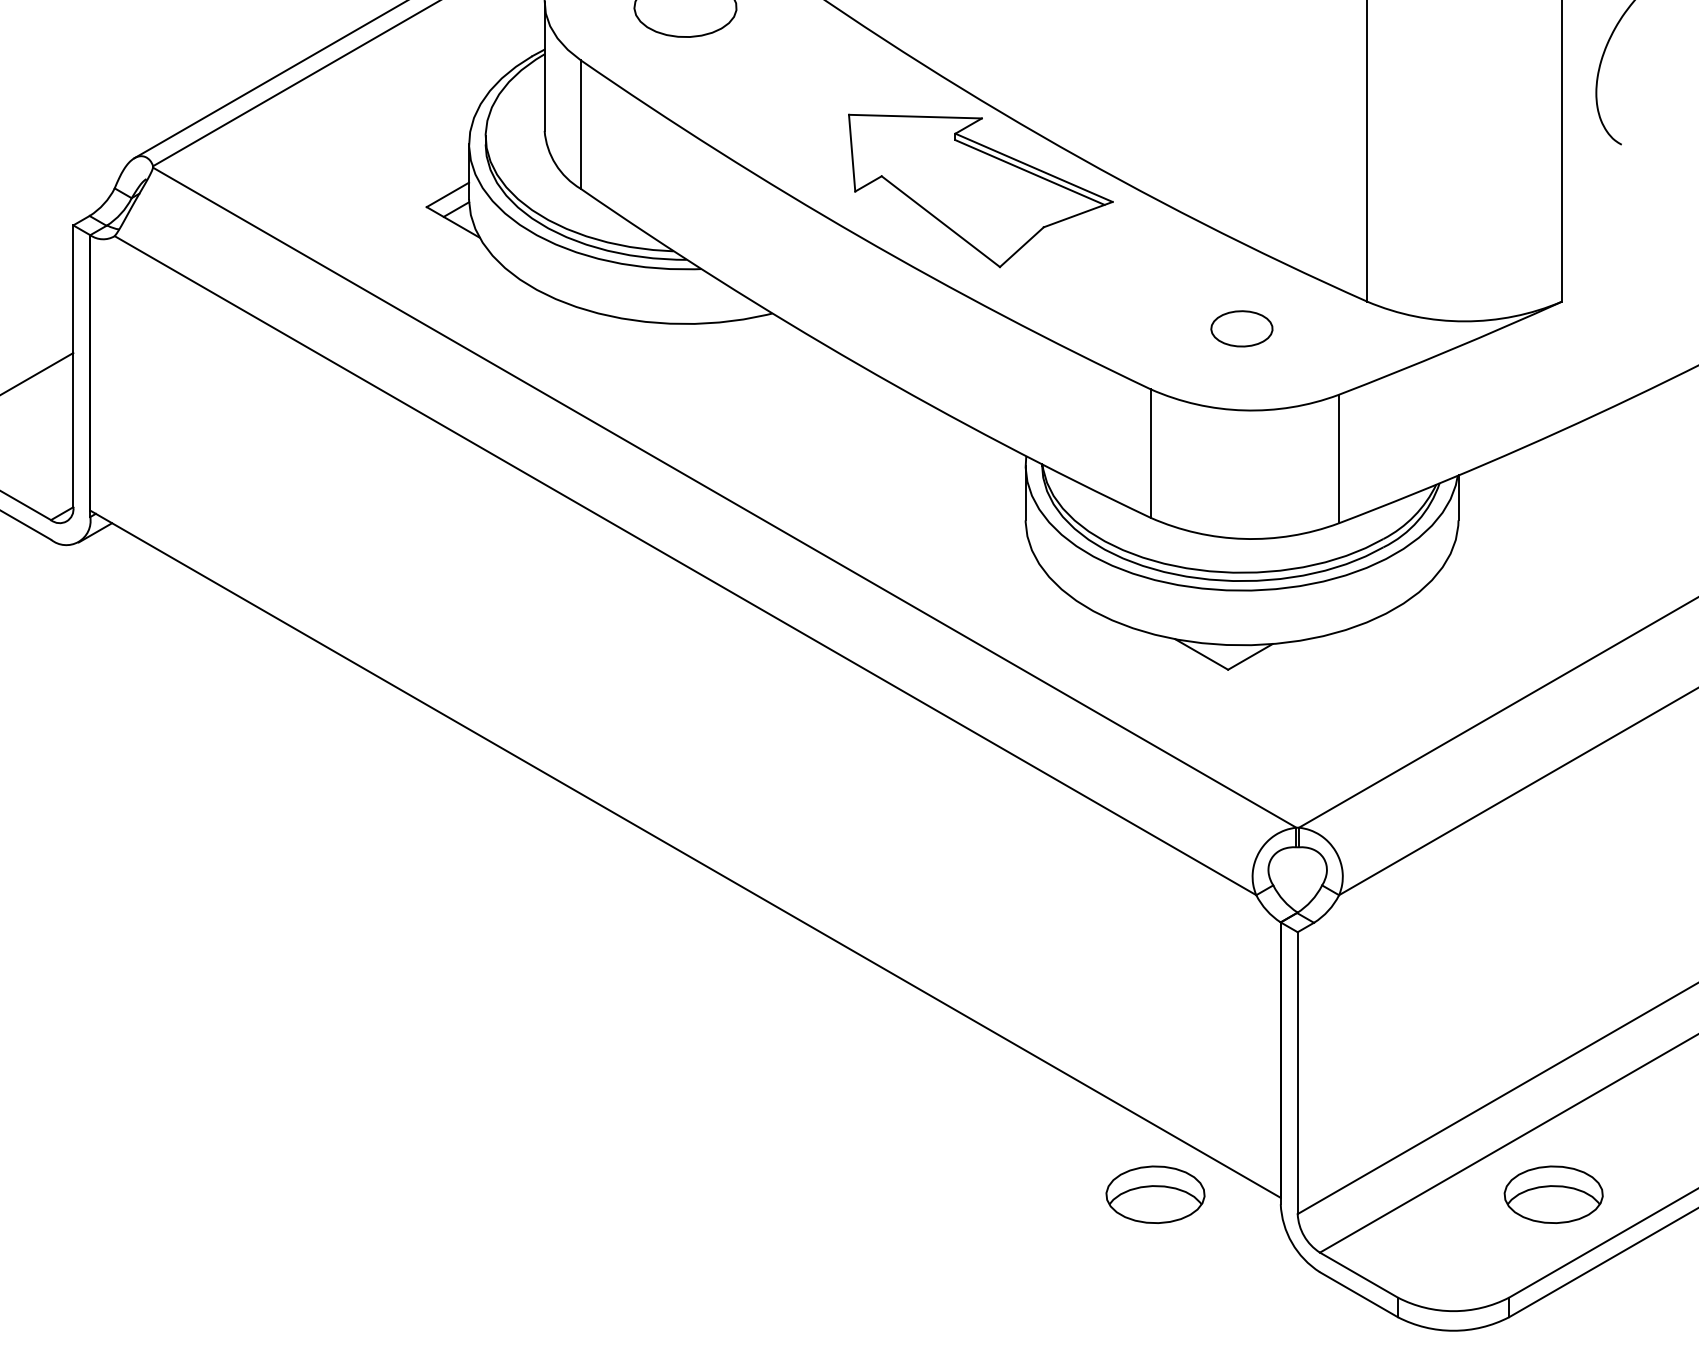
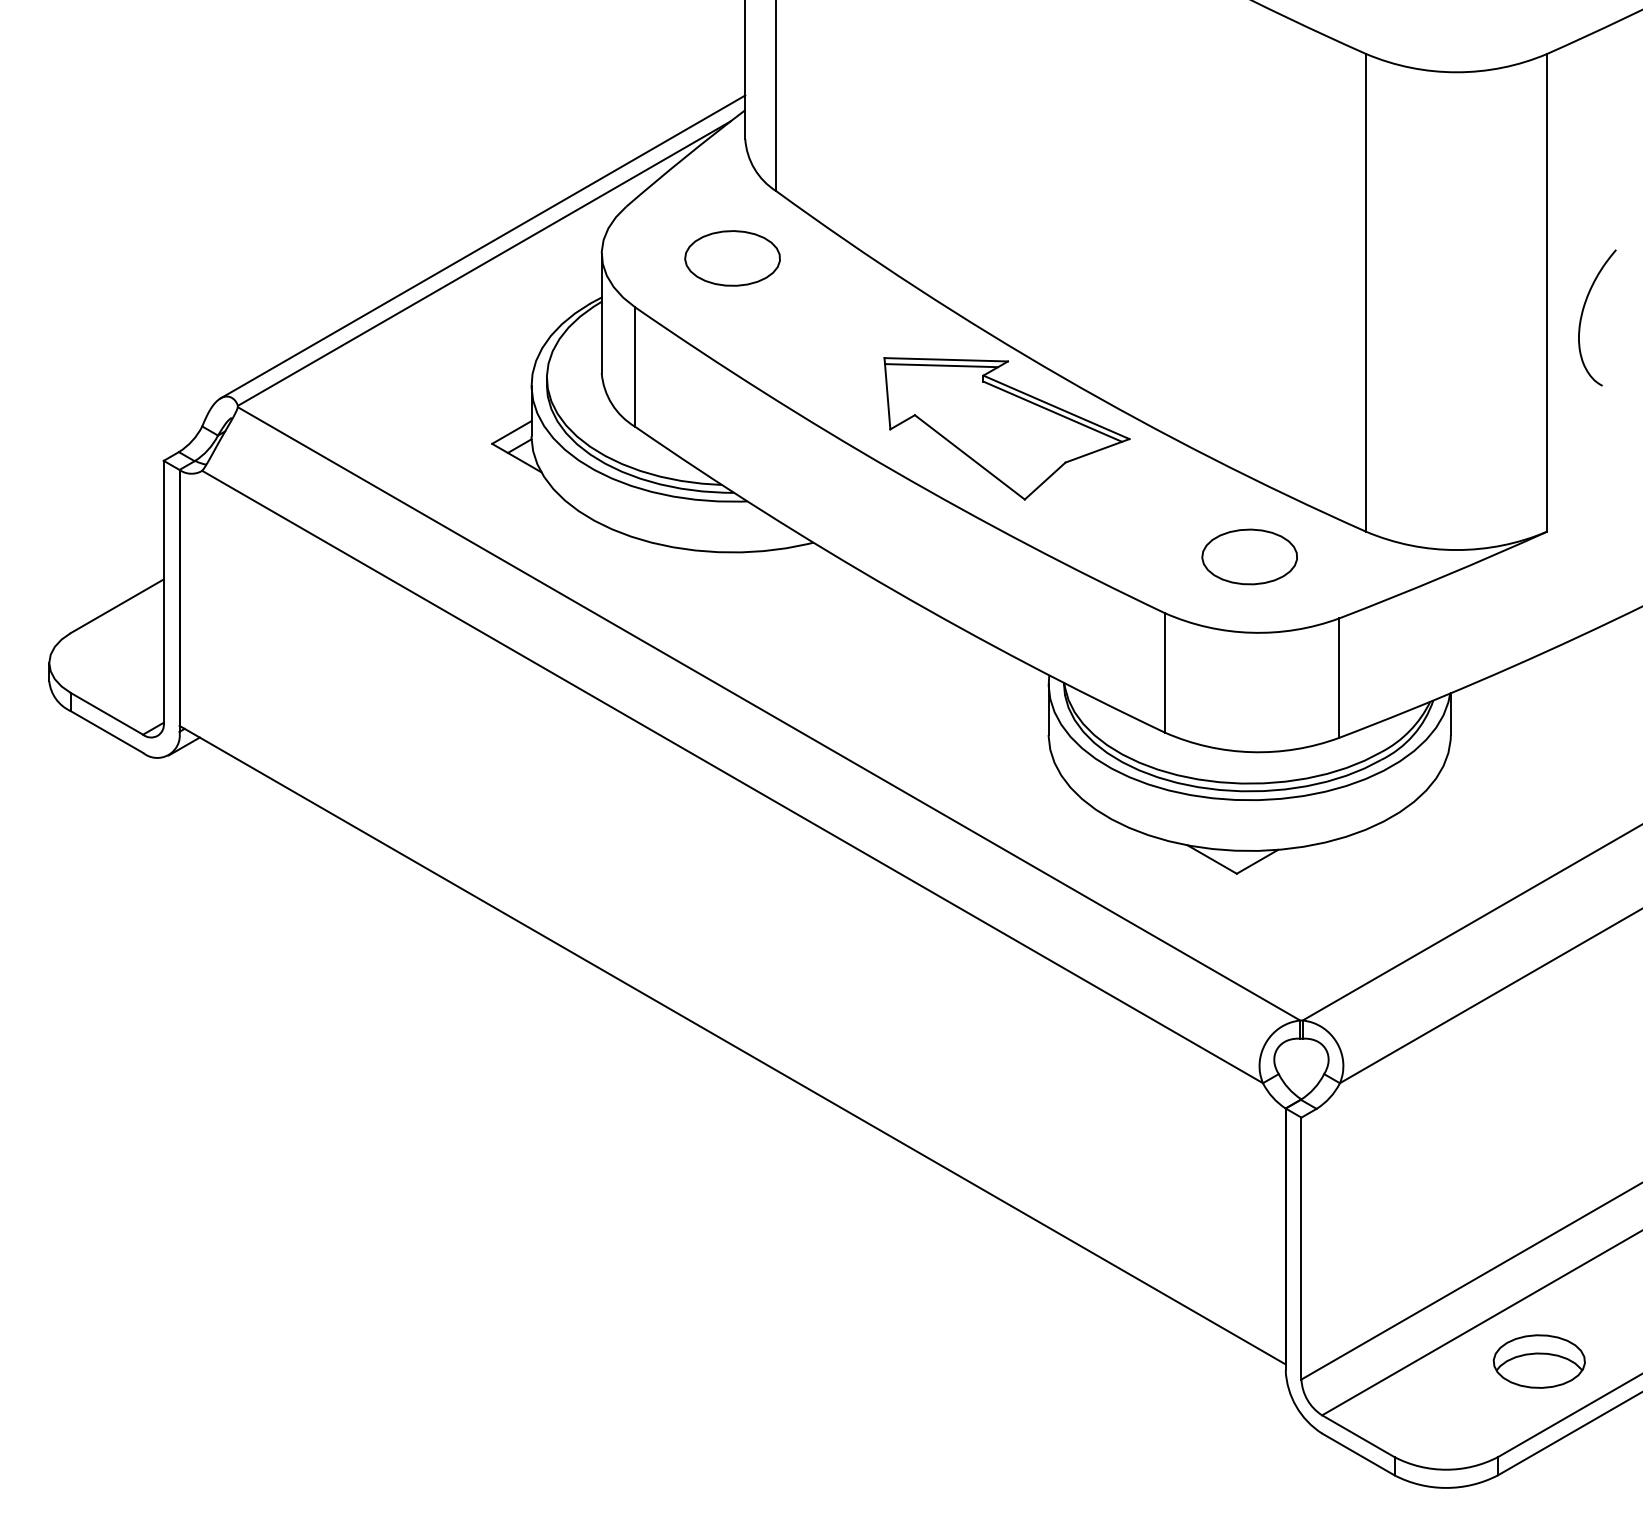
line: (910, 122) -> (941, 365), added
part: (1241, 328) -> (1249, 556), size x1.67
part: (1154, 1194) -> (1168, 1361), removed

